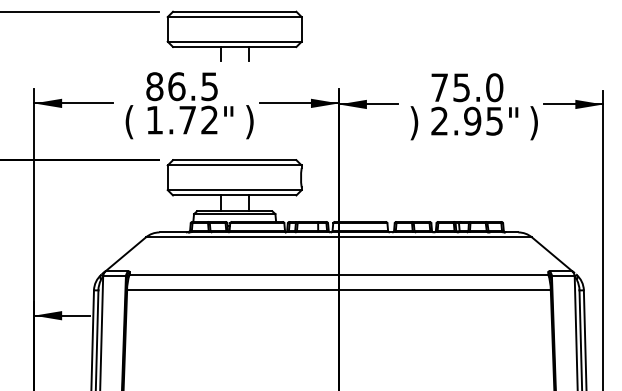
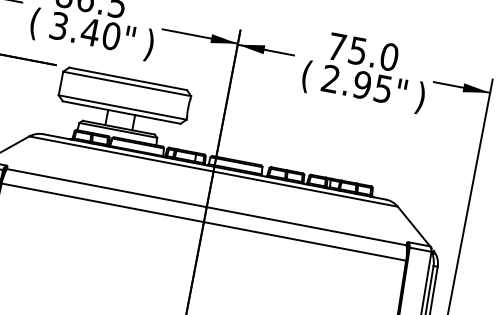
text: (182, 119) -> (85, 30), 1.72" -> 3.40"
text: (414, 123) -> (306, 76), ) -> (

